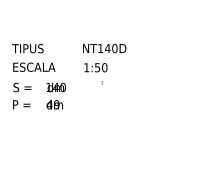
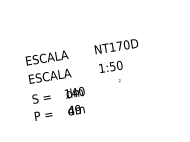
text: (33, 48) -> (46, 57), TIPUS -> ESCALA
text: (107, 48) -> (119, 46), NT140D -> NT170D

